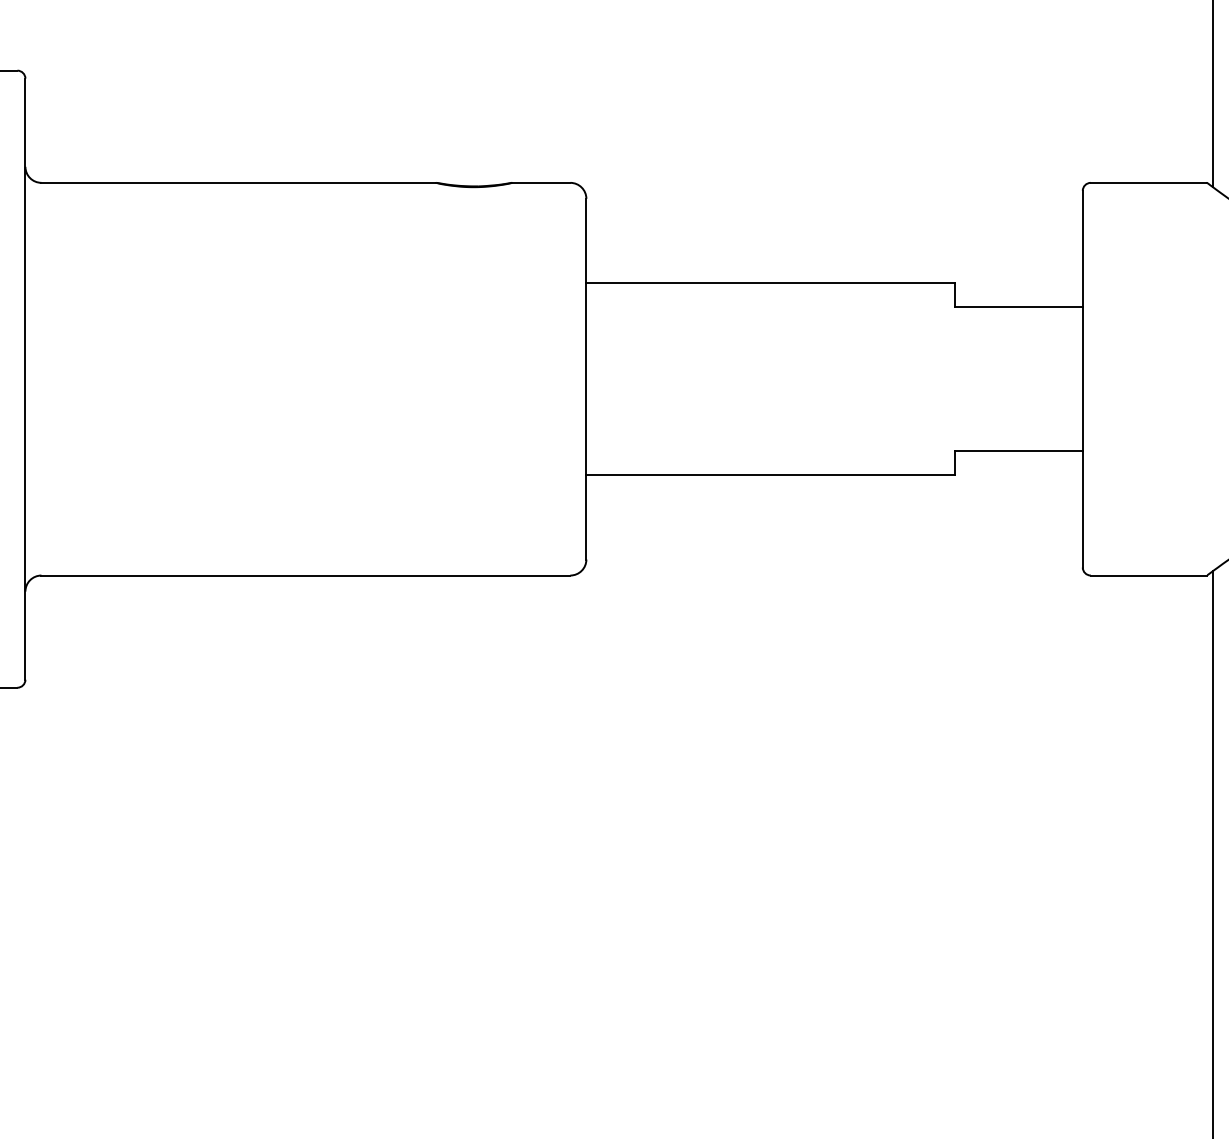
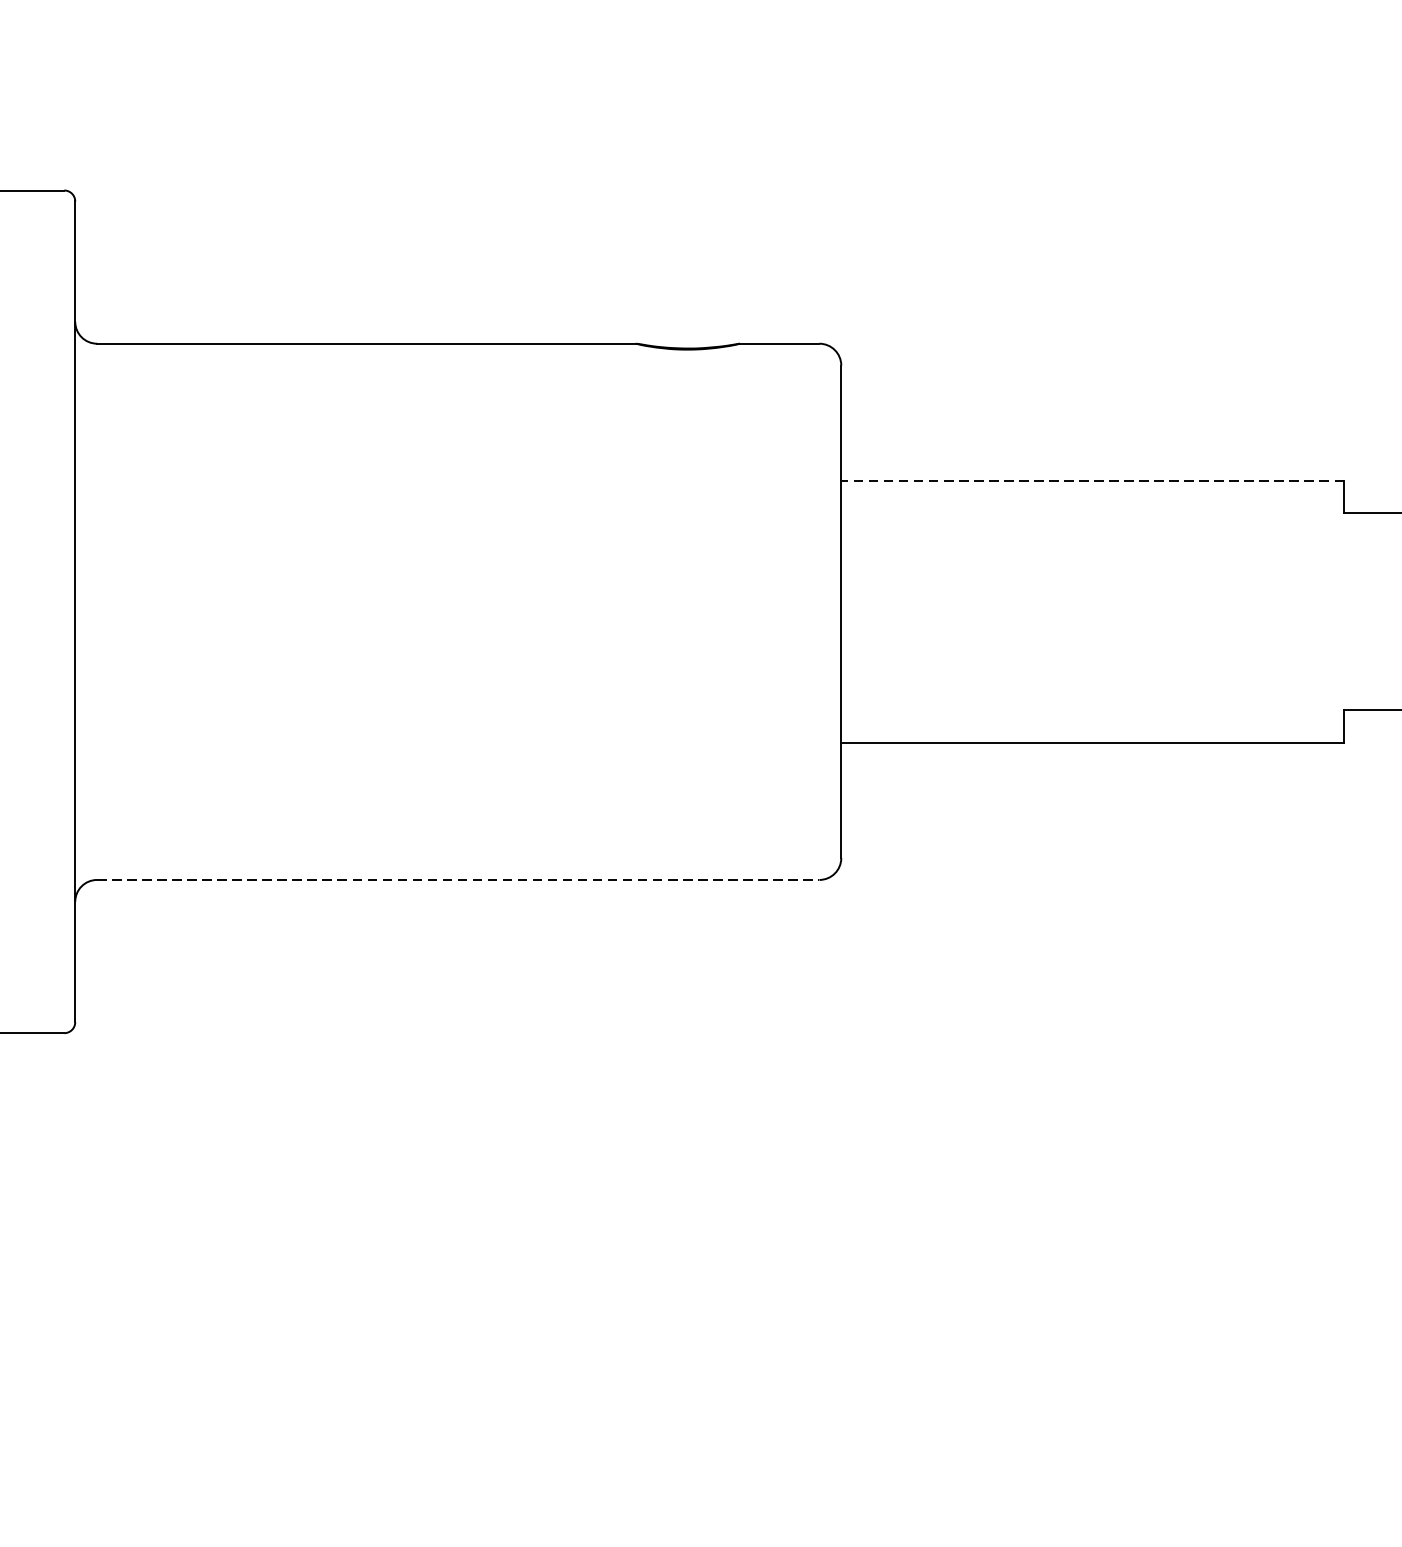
line: (769, 283) -> (1091, 481), solid -> dashed
line: (306, 575) -> (459, 879), solid -> dashed

